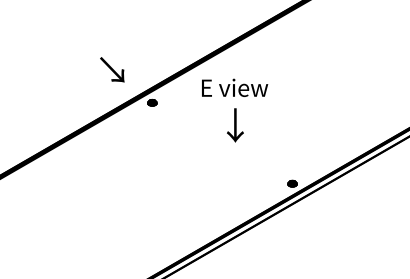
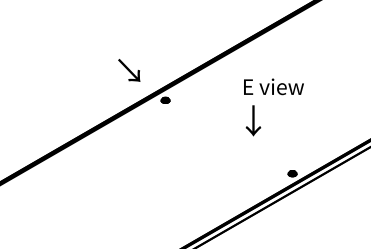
text: (235, 87) -> (274, 86), moved
text: (235, 125) -> (253, 120), moved

